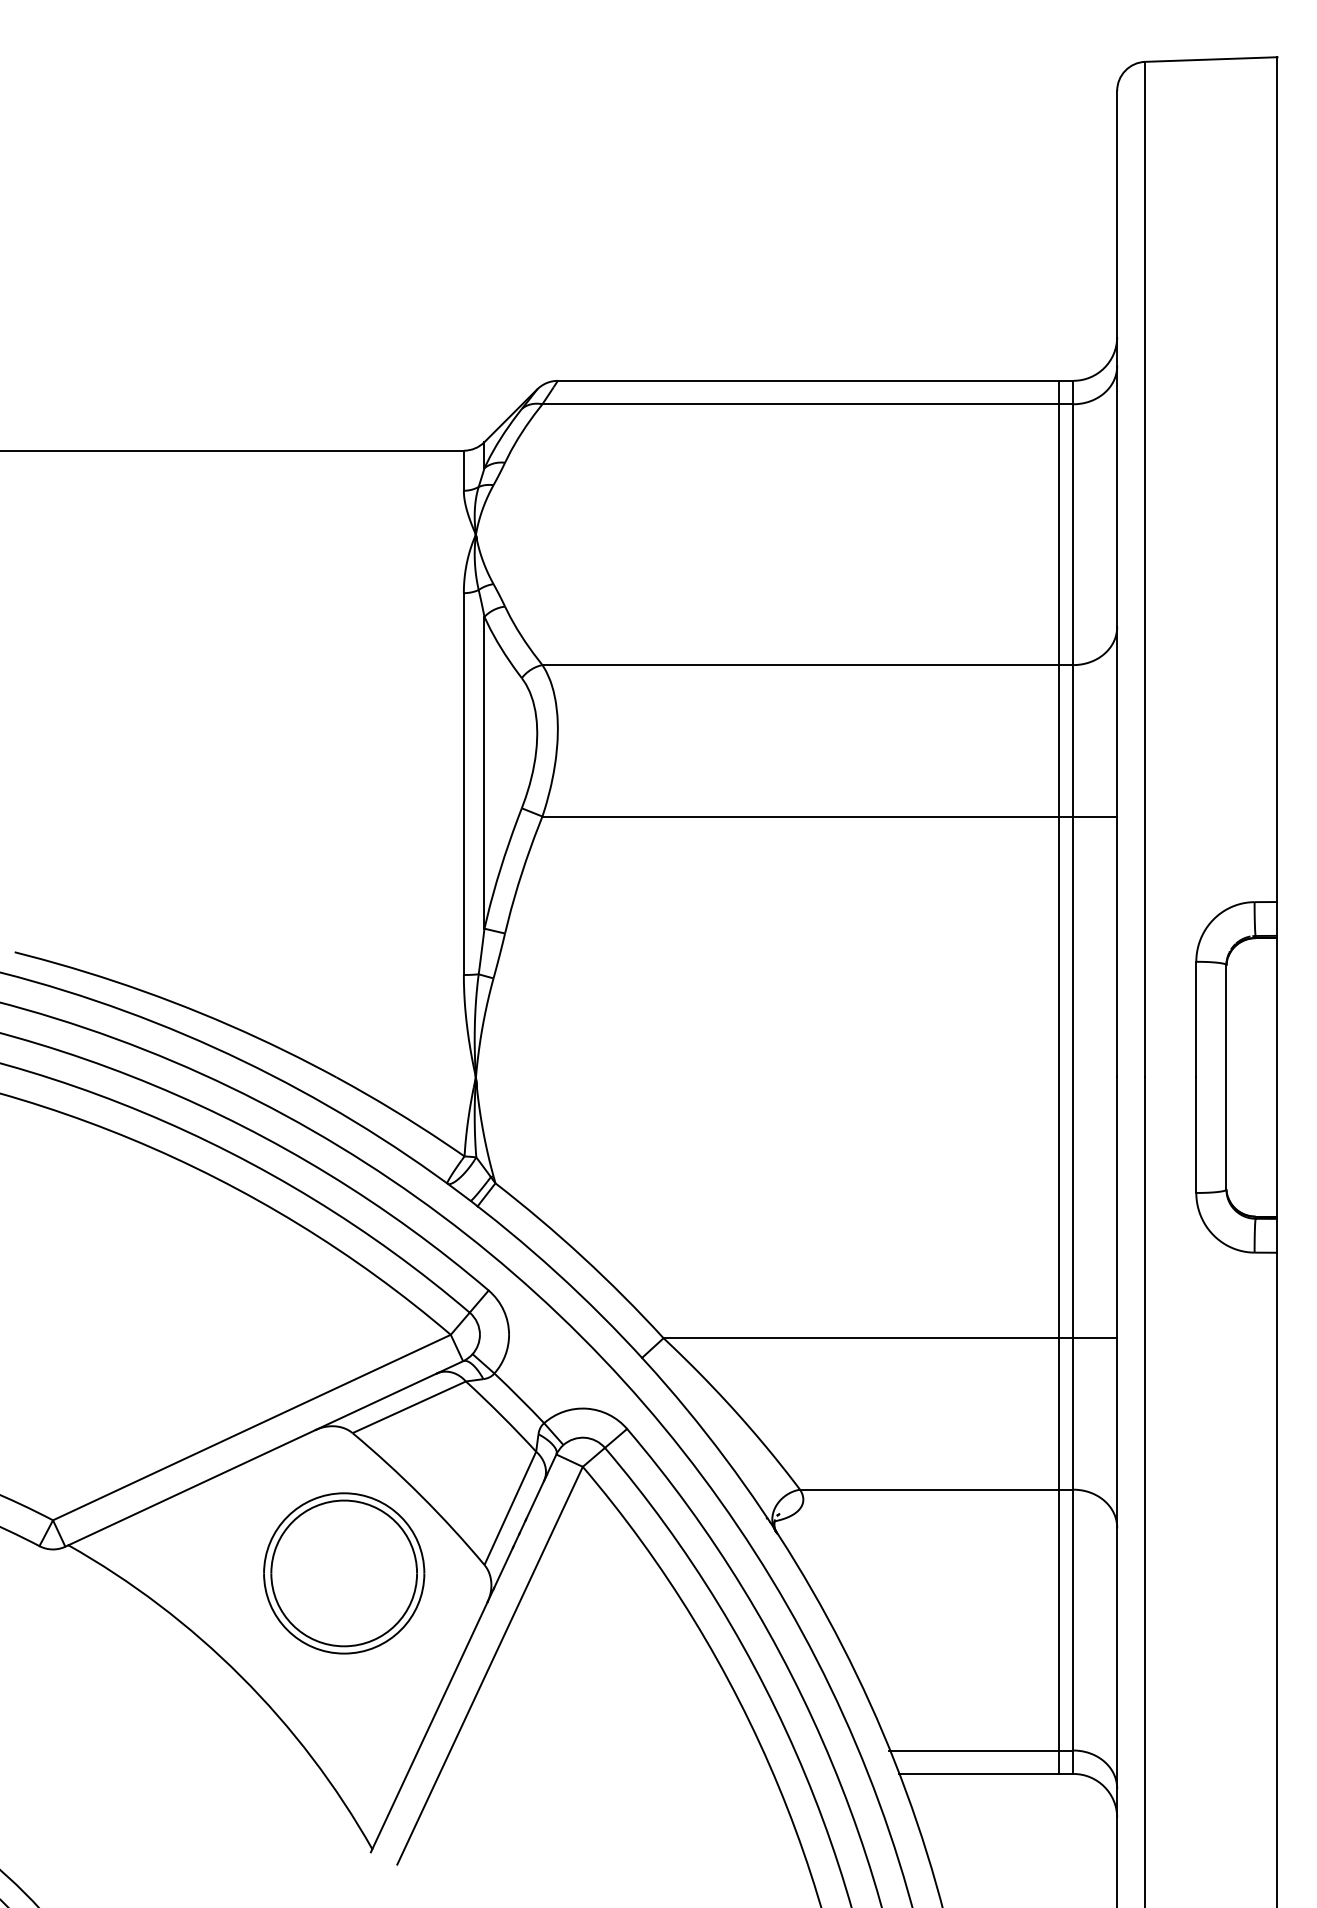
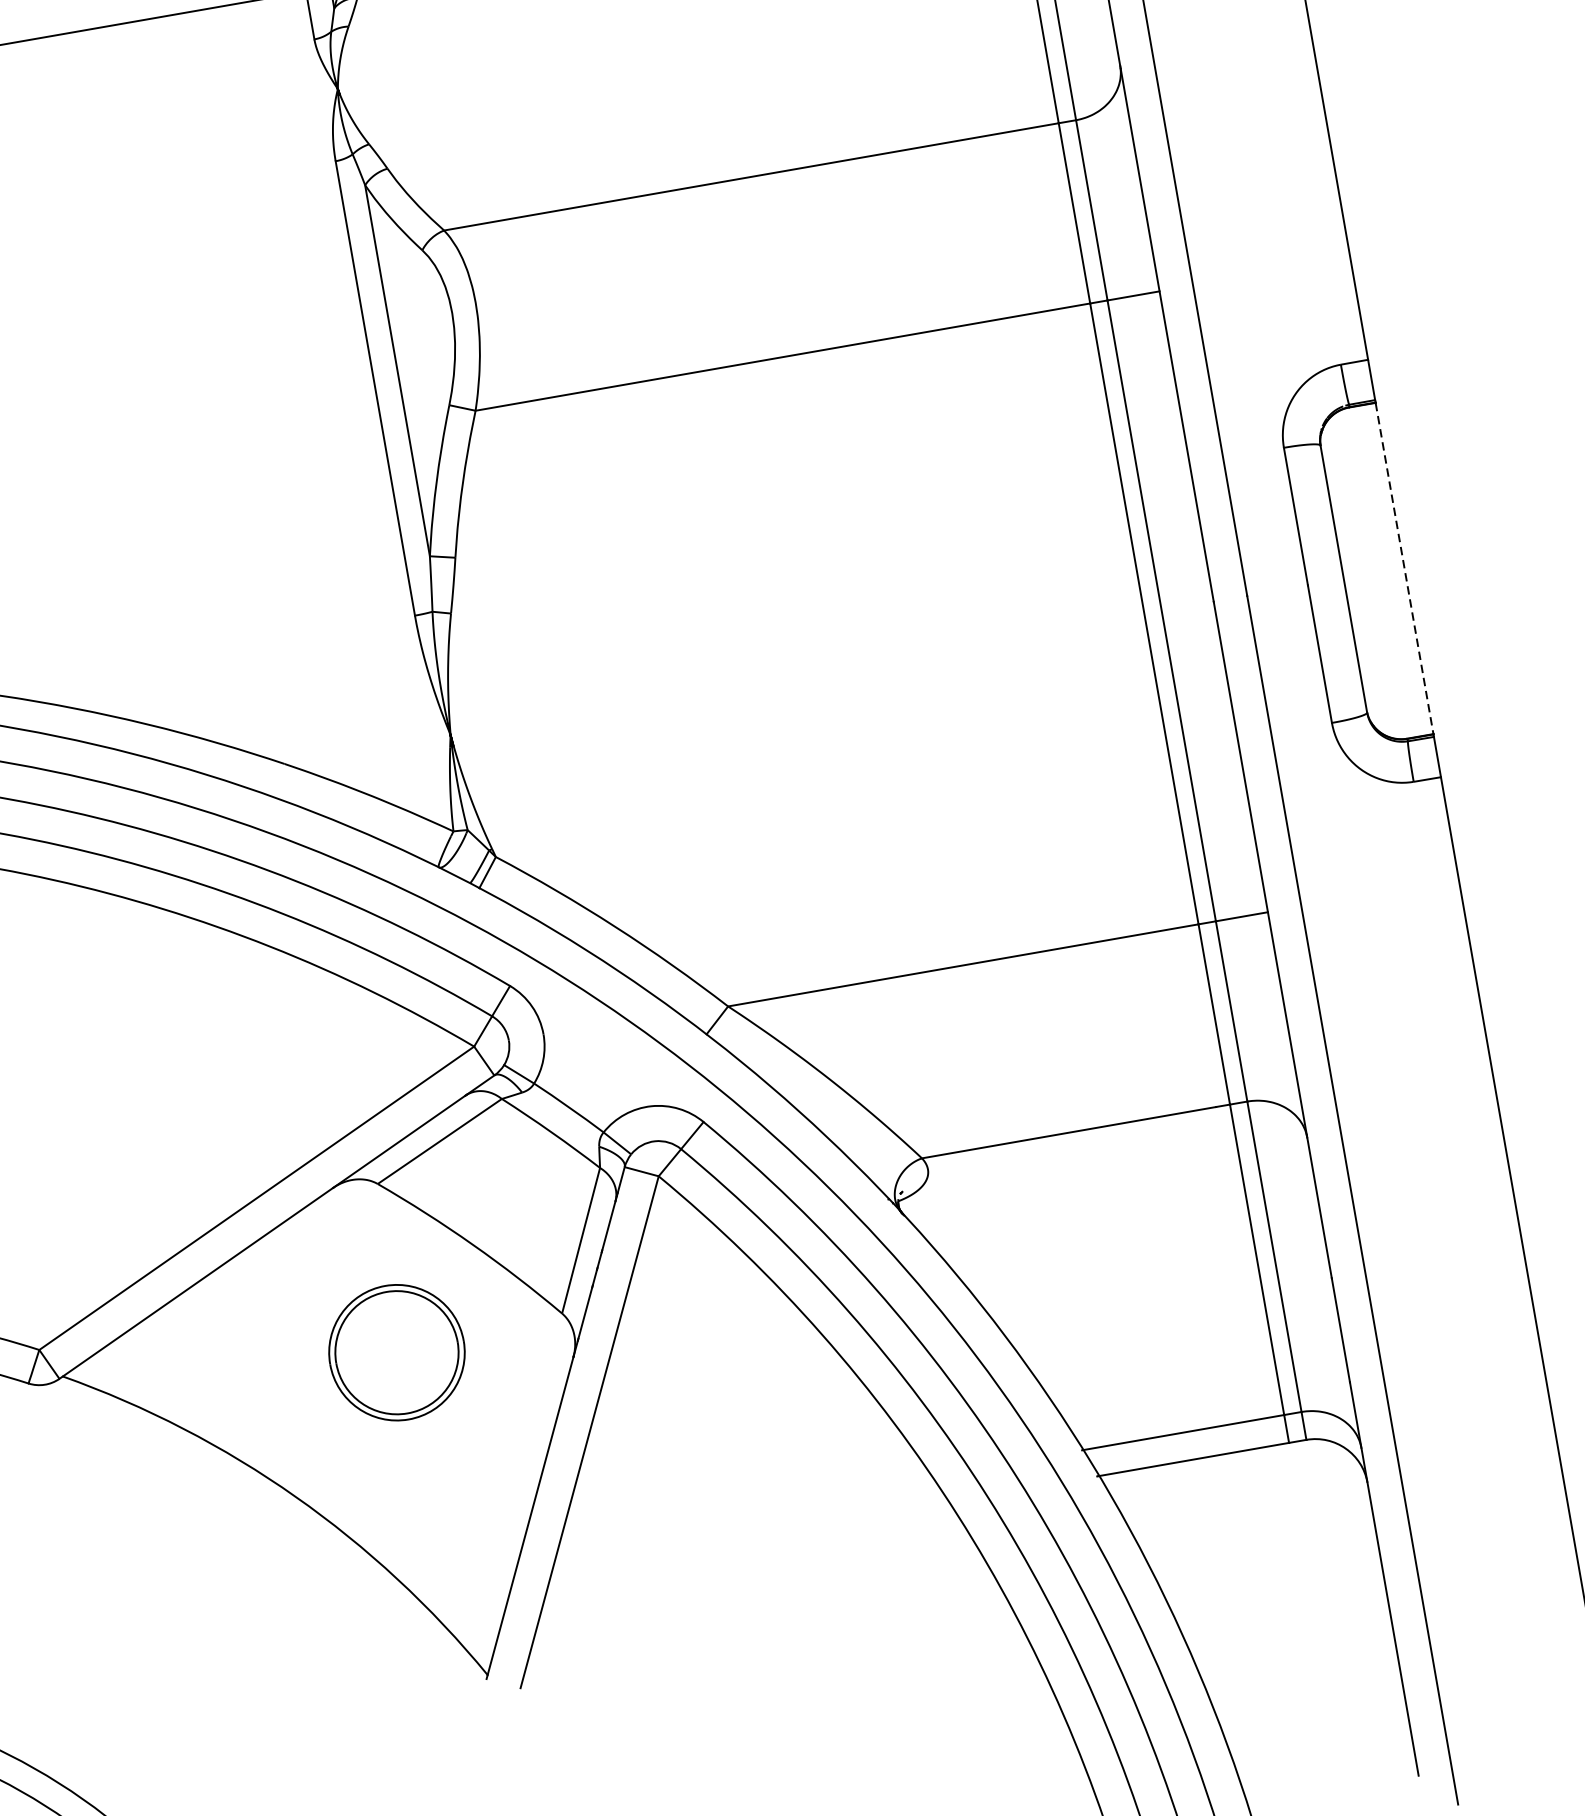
line: (1277, 1077) -> (1404, 568), solid -> dashed
part: (344, 1573) -> (397, 1352), size x0.7

